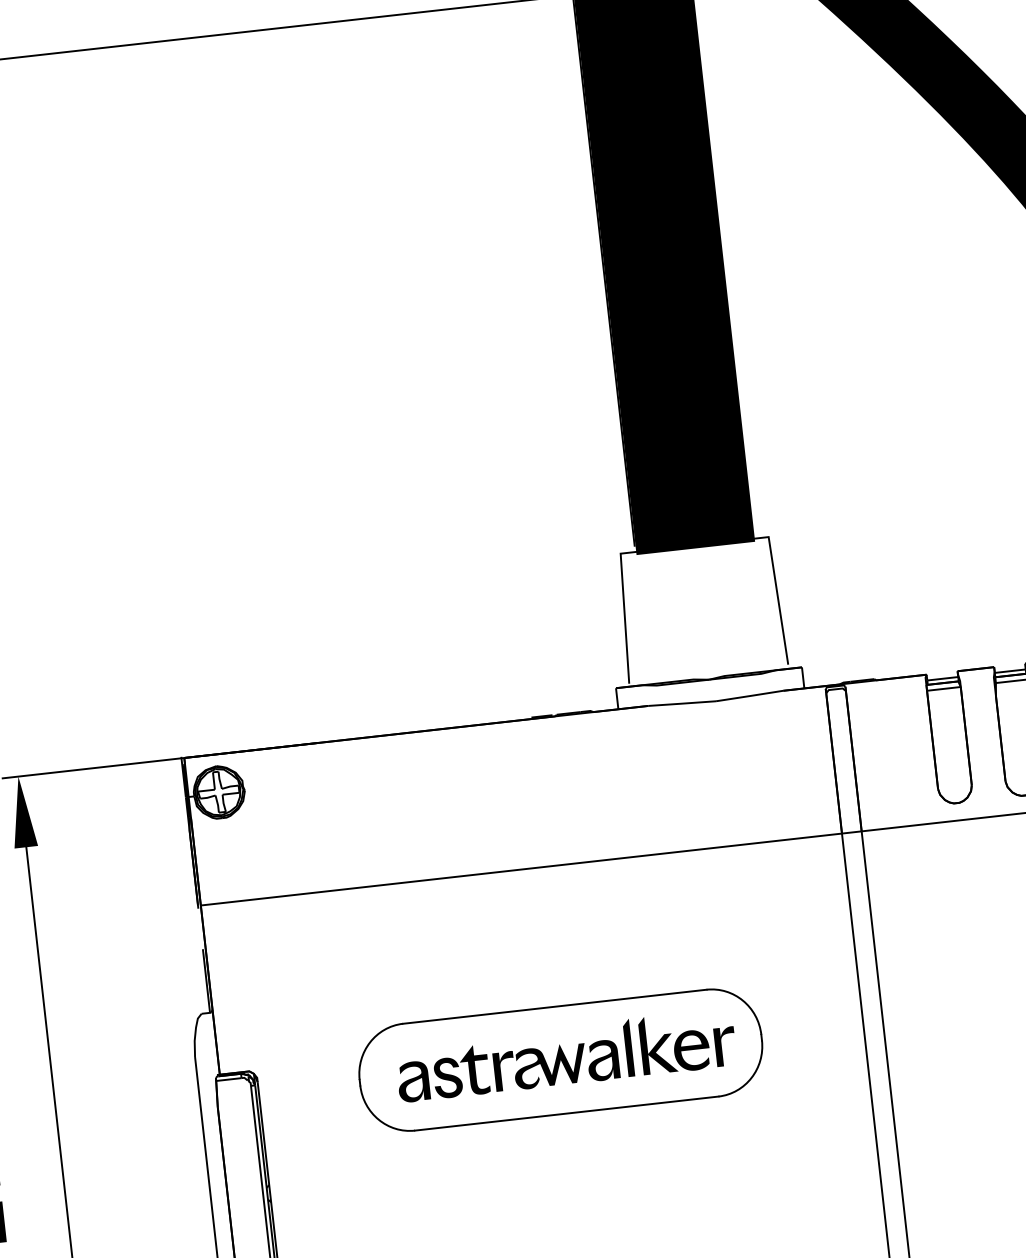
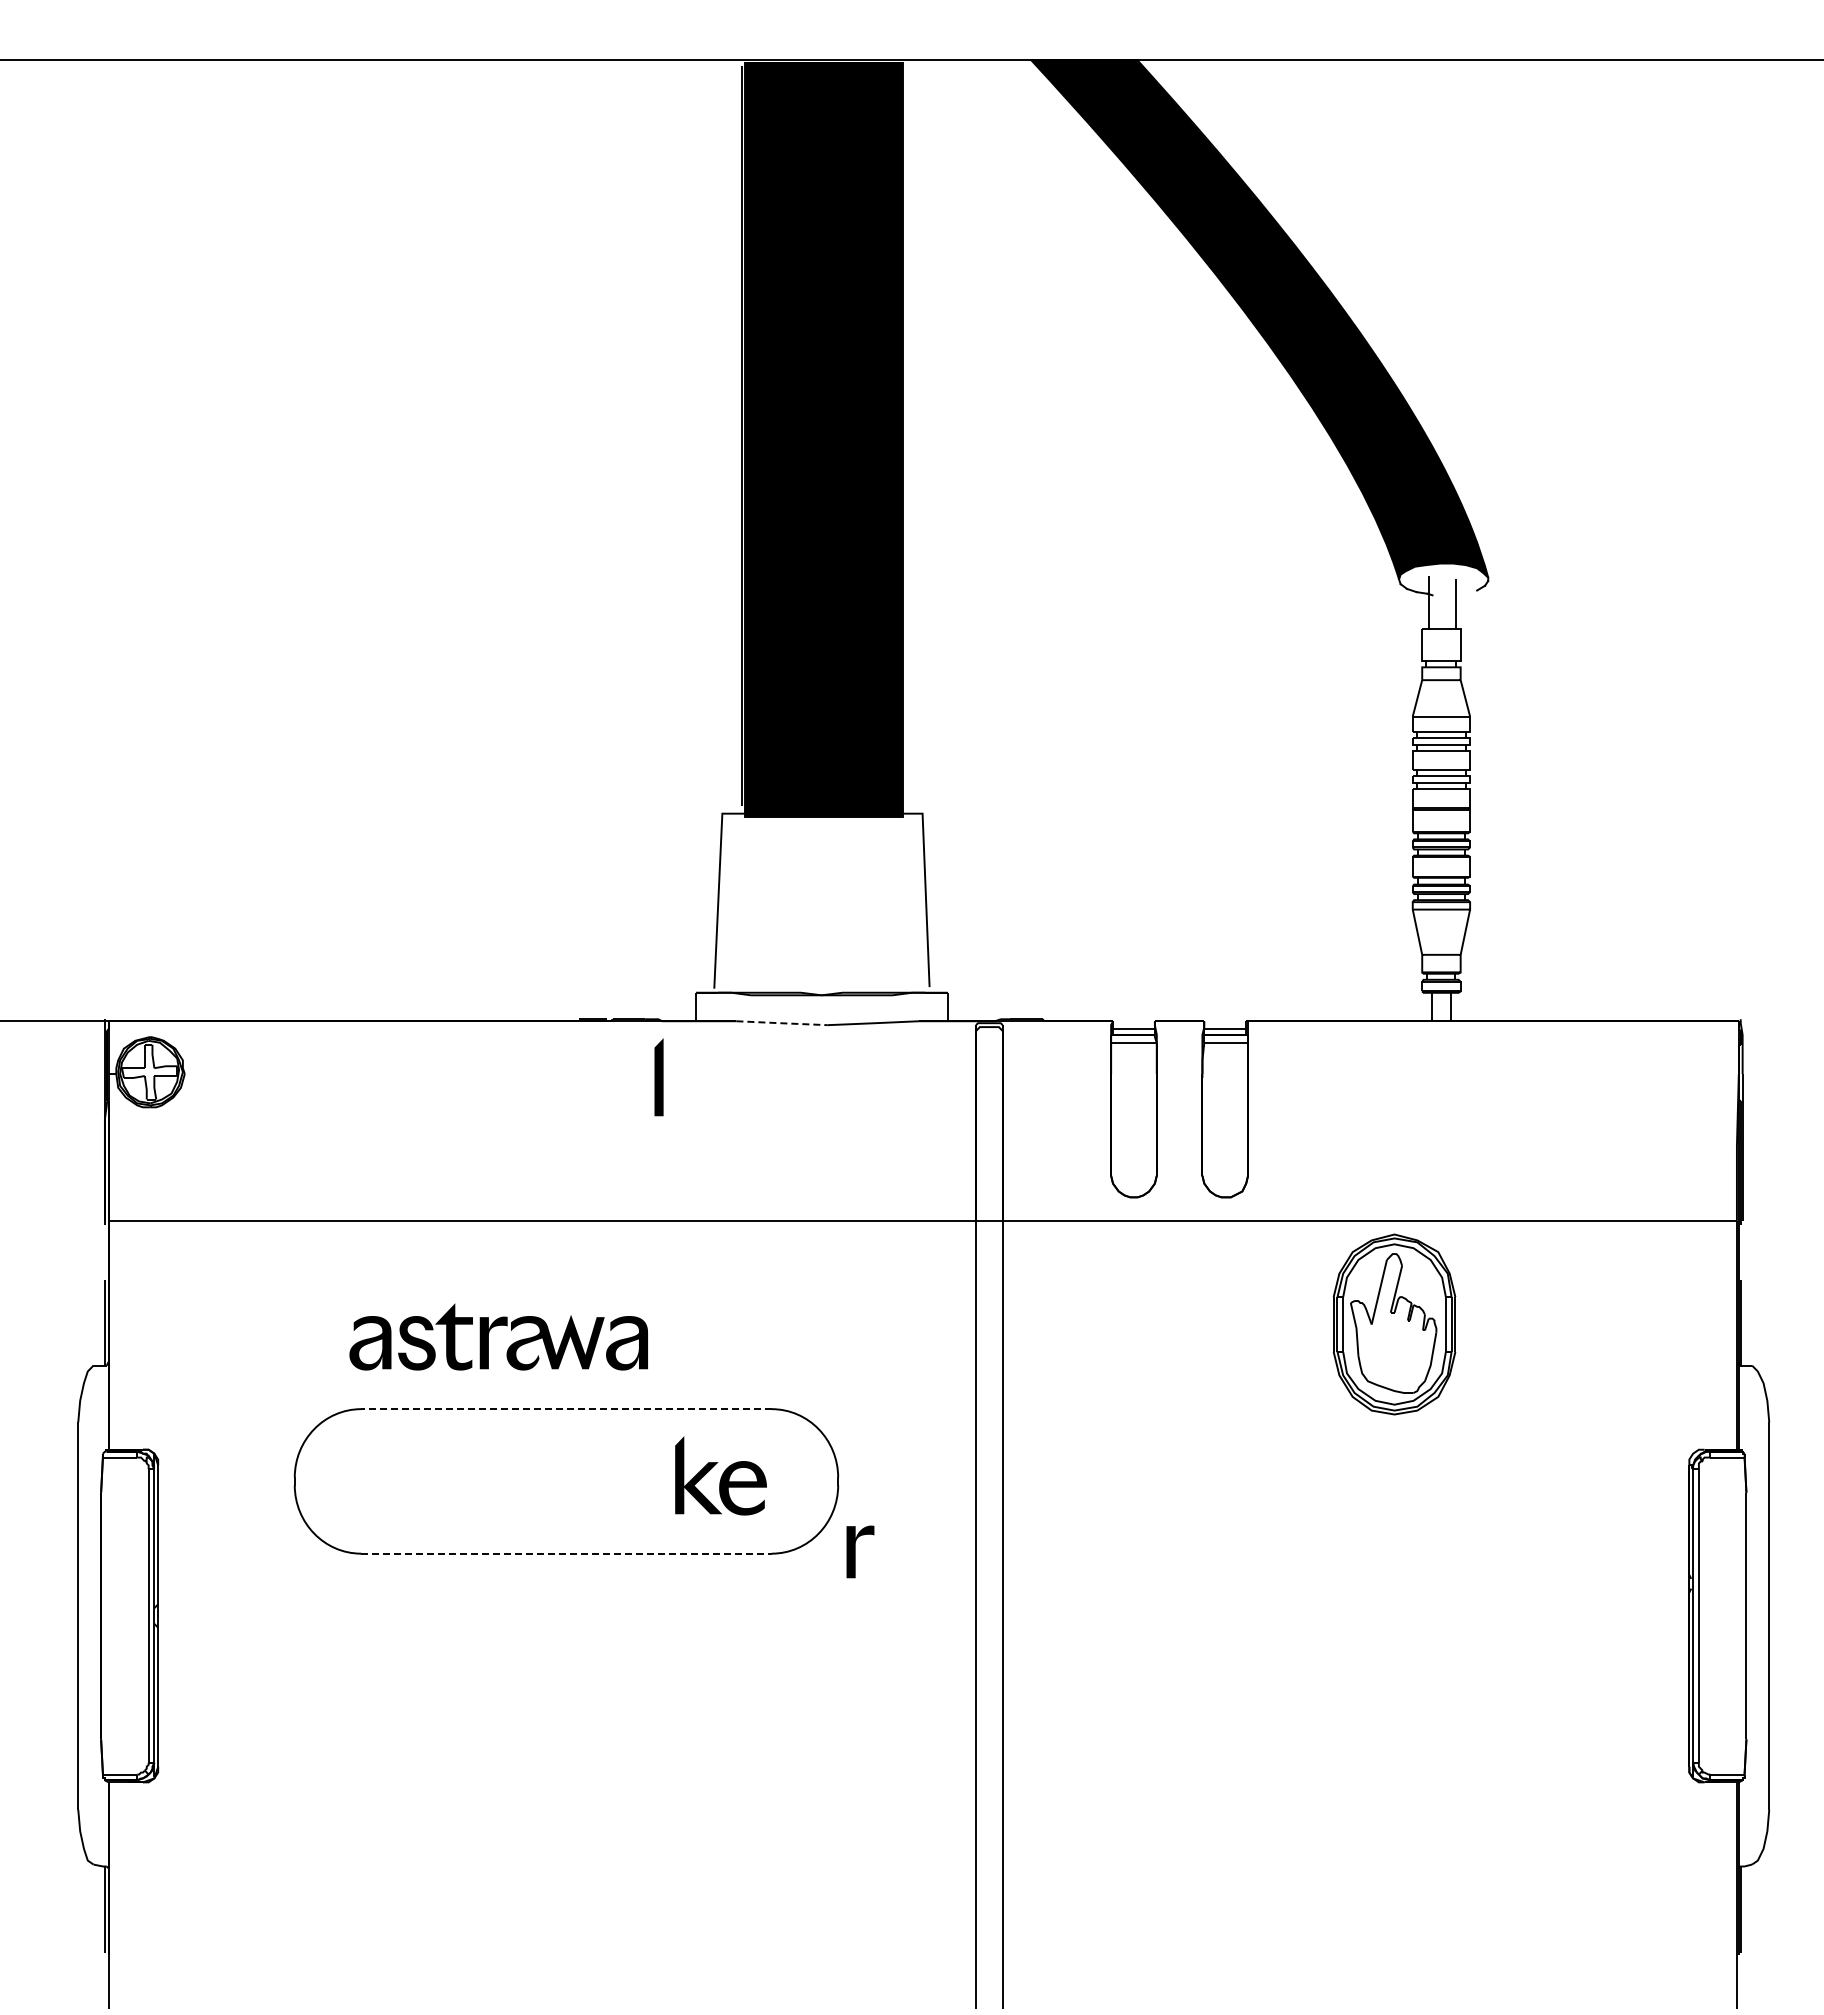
line: (682, 703) -> (782, 1023), solid -> dashed
line: (554, 1007) -> (565, 1409), solid -> dashed
part: (725, 1046) -> (860, 1551), moved
part: (628, 1048) -> (658, 1077), moved
part: (500, 1064) -> (489, 1333), moved
line: (566, 1113) -> (566, 1553), solid -> dashed

